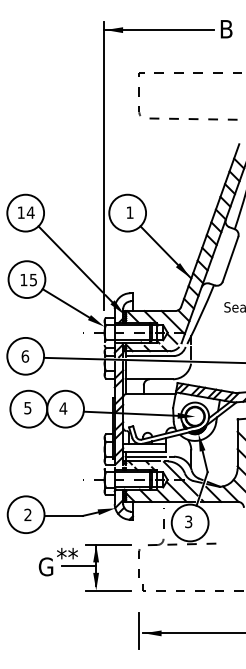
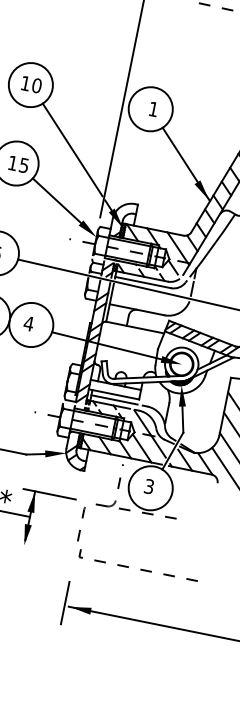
text: (30, 212) -> (36, 85), 14 -> 10
line: (108, 591) -> (38, 549), removed

